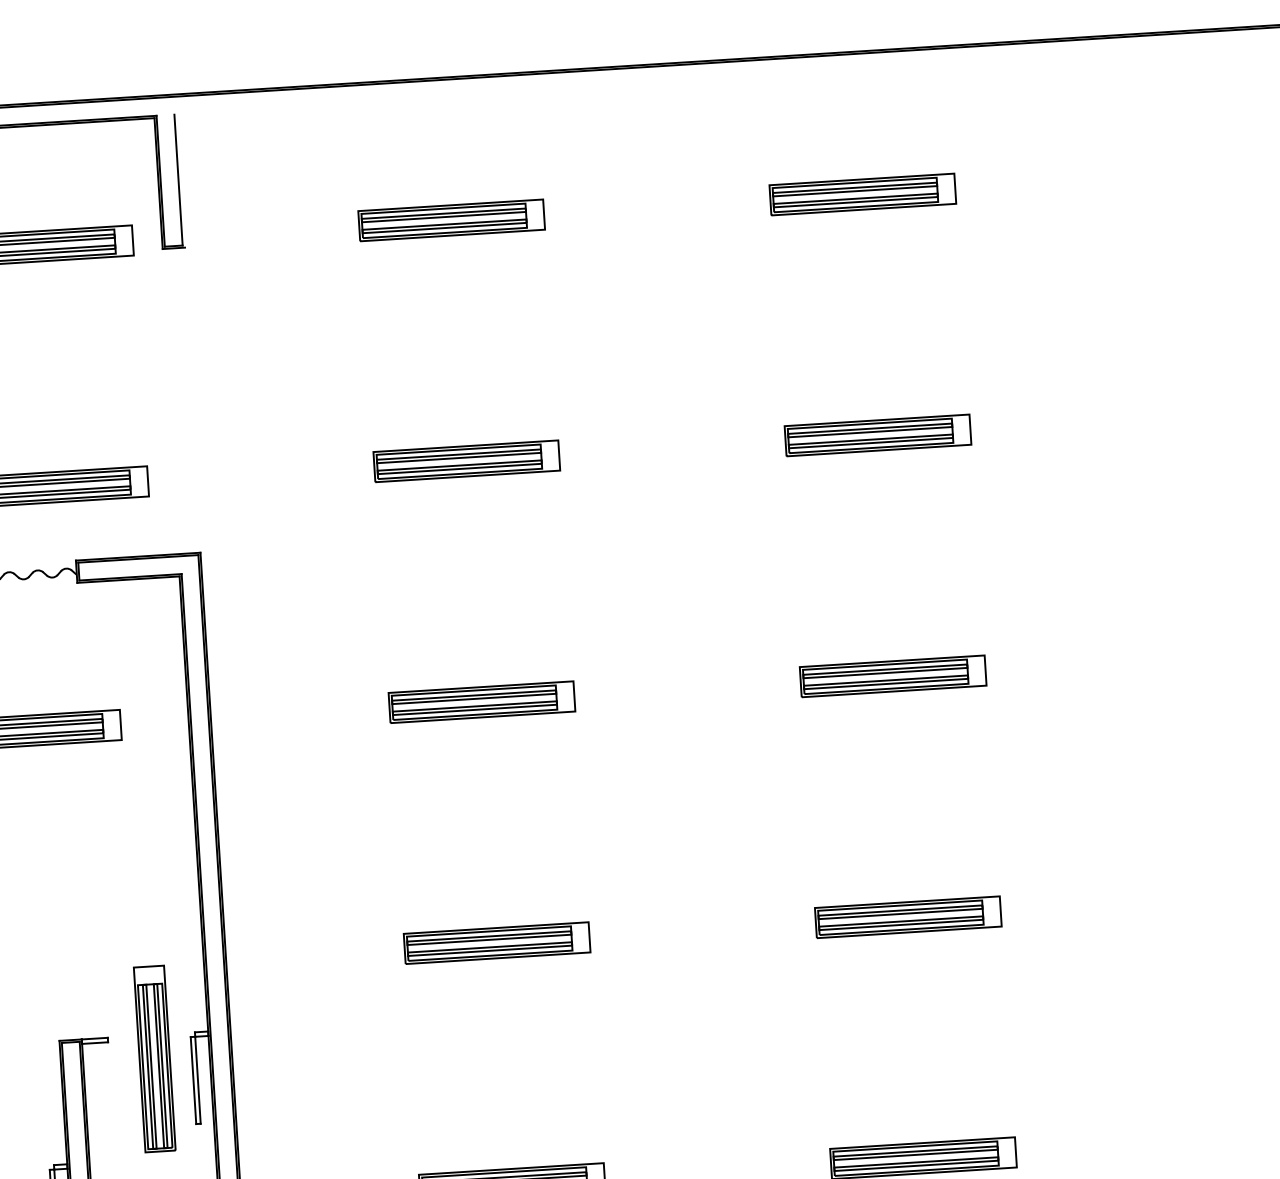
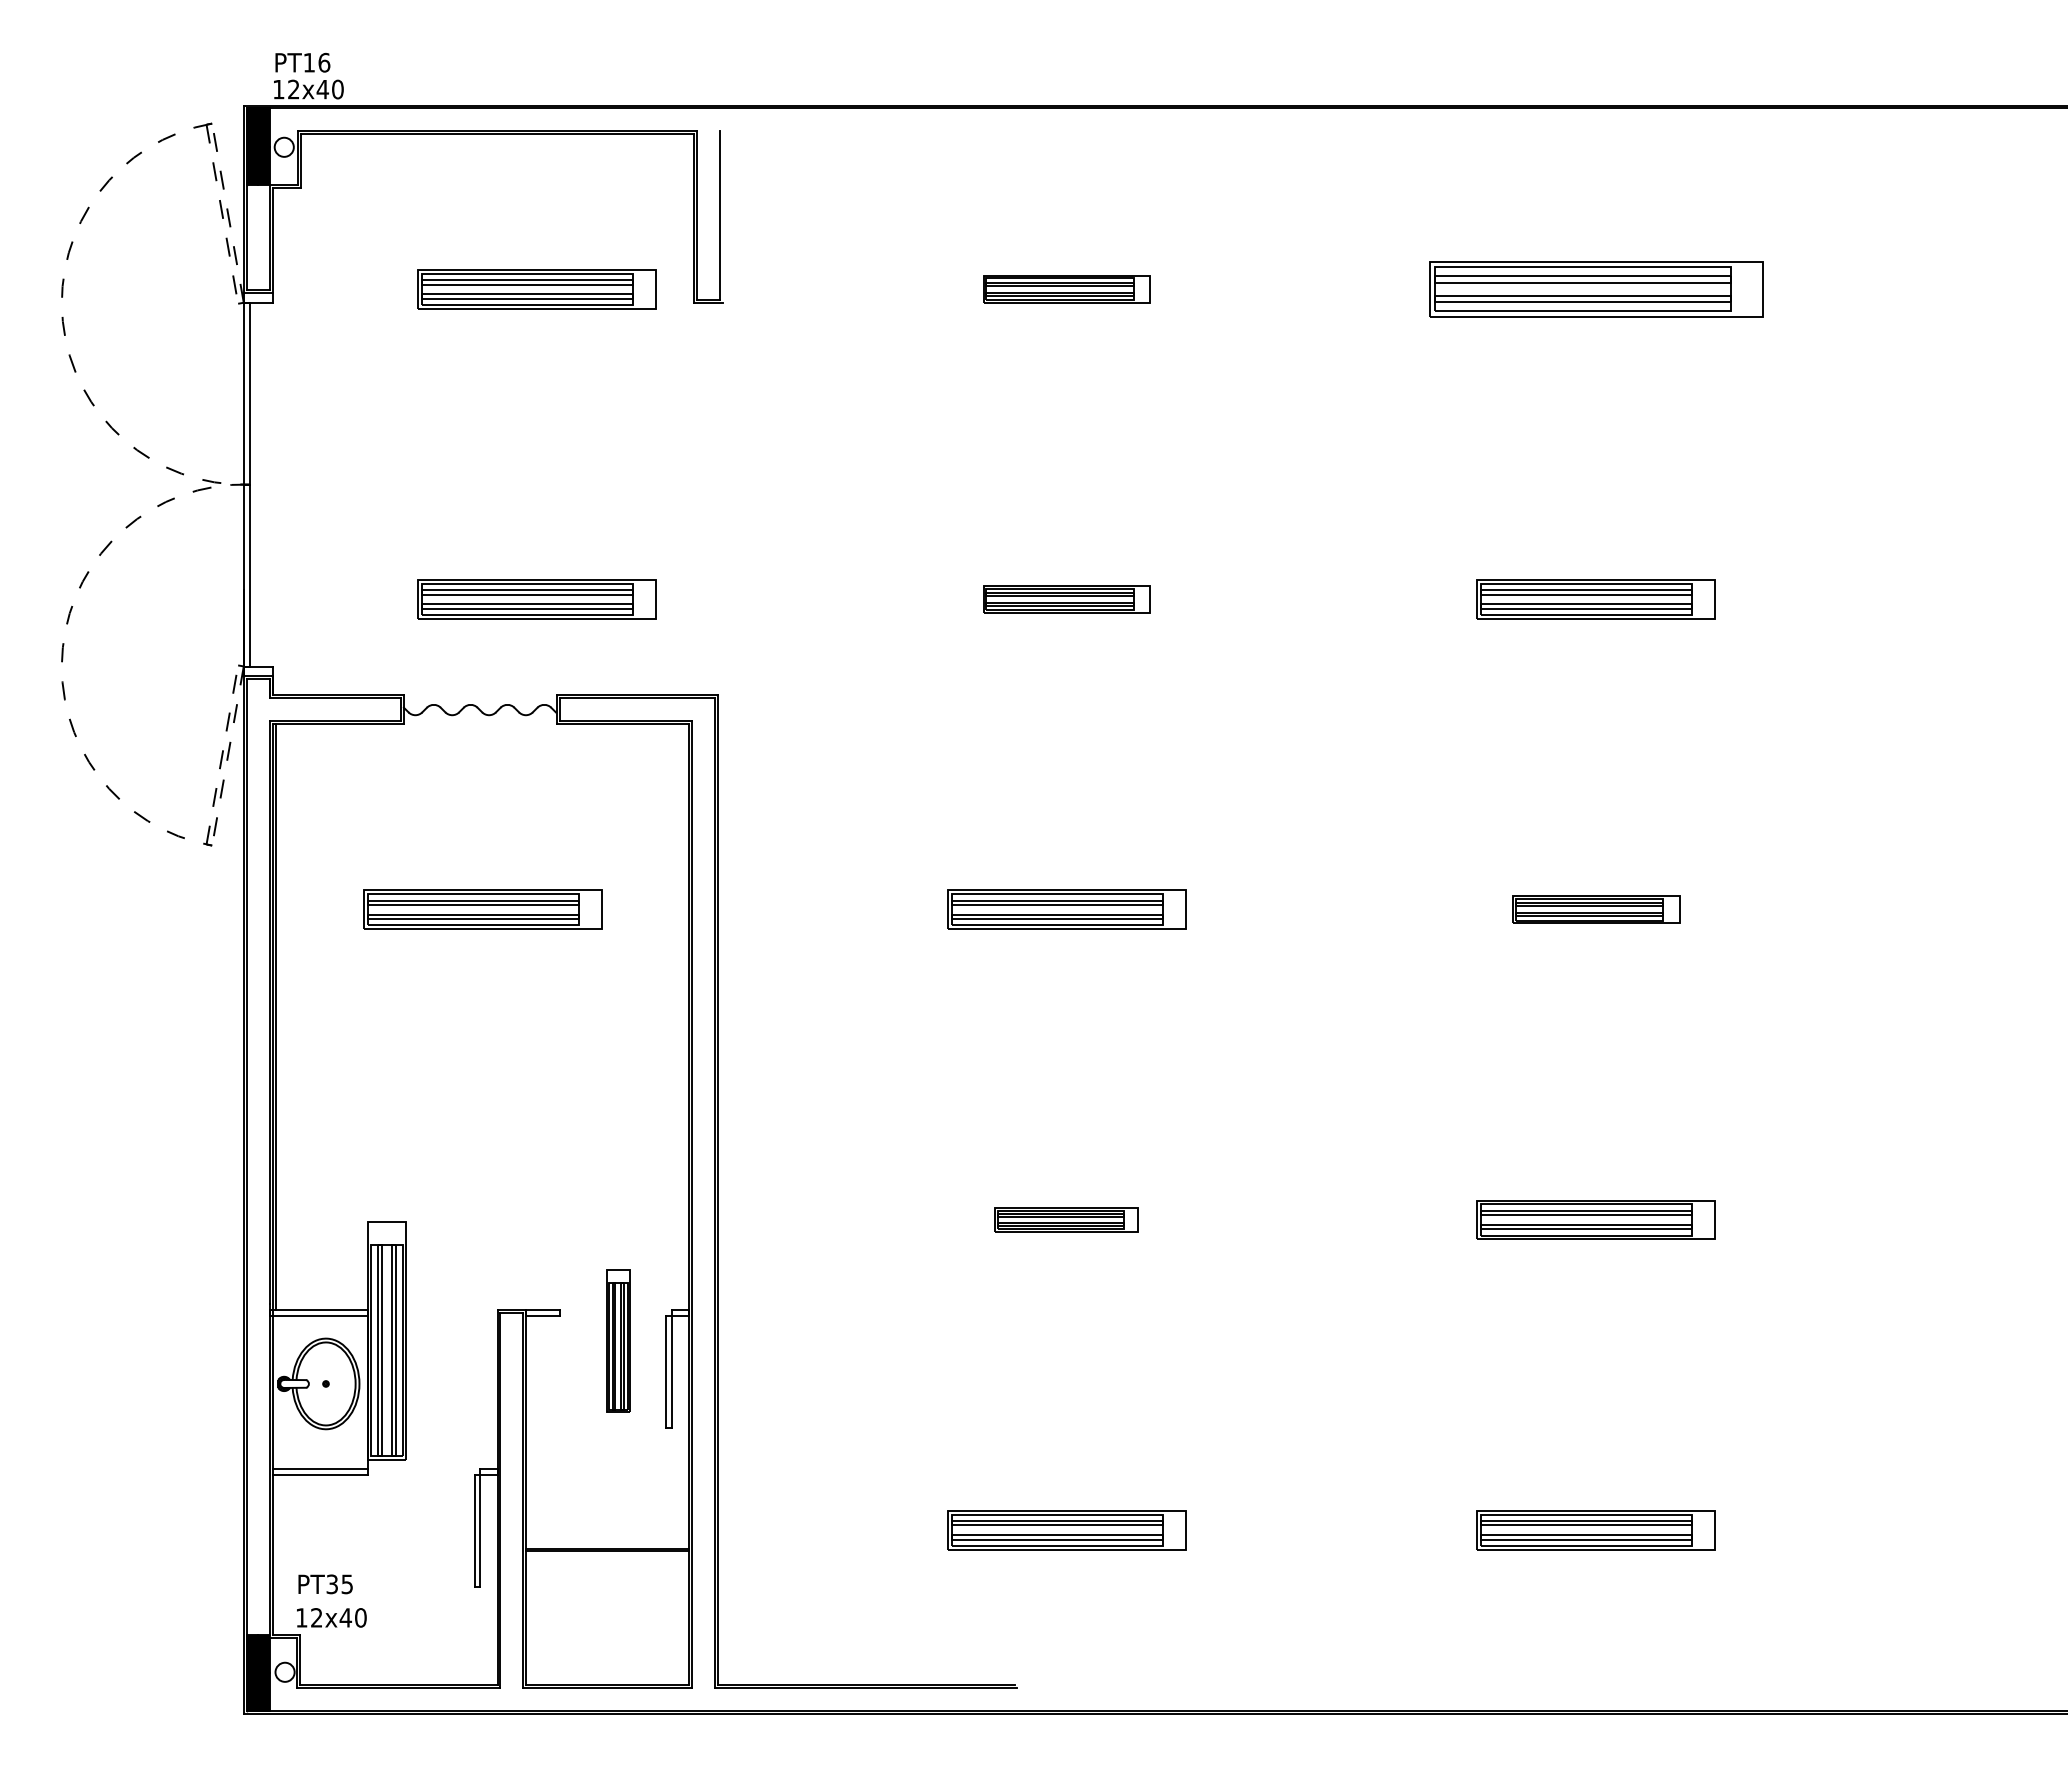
part: (862, 194) -> (1595, 289), size x1.4
part: (451, 220) -> (1066, 289), size x0.7
part: (466, 461) -> (1066, 599), size x0.7
part: (892, 676) -> (1595, 909), size x0.7
part: (496, 942) -> (1066, 1219), size x0.6
part: (154, 1058) -> (618, 1340), size x0.6

